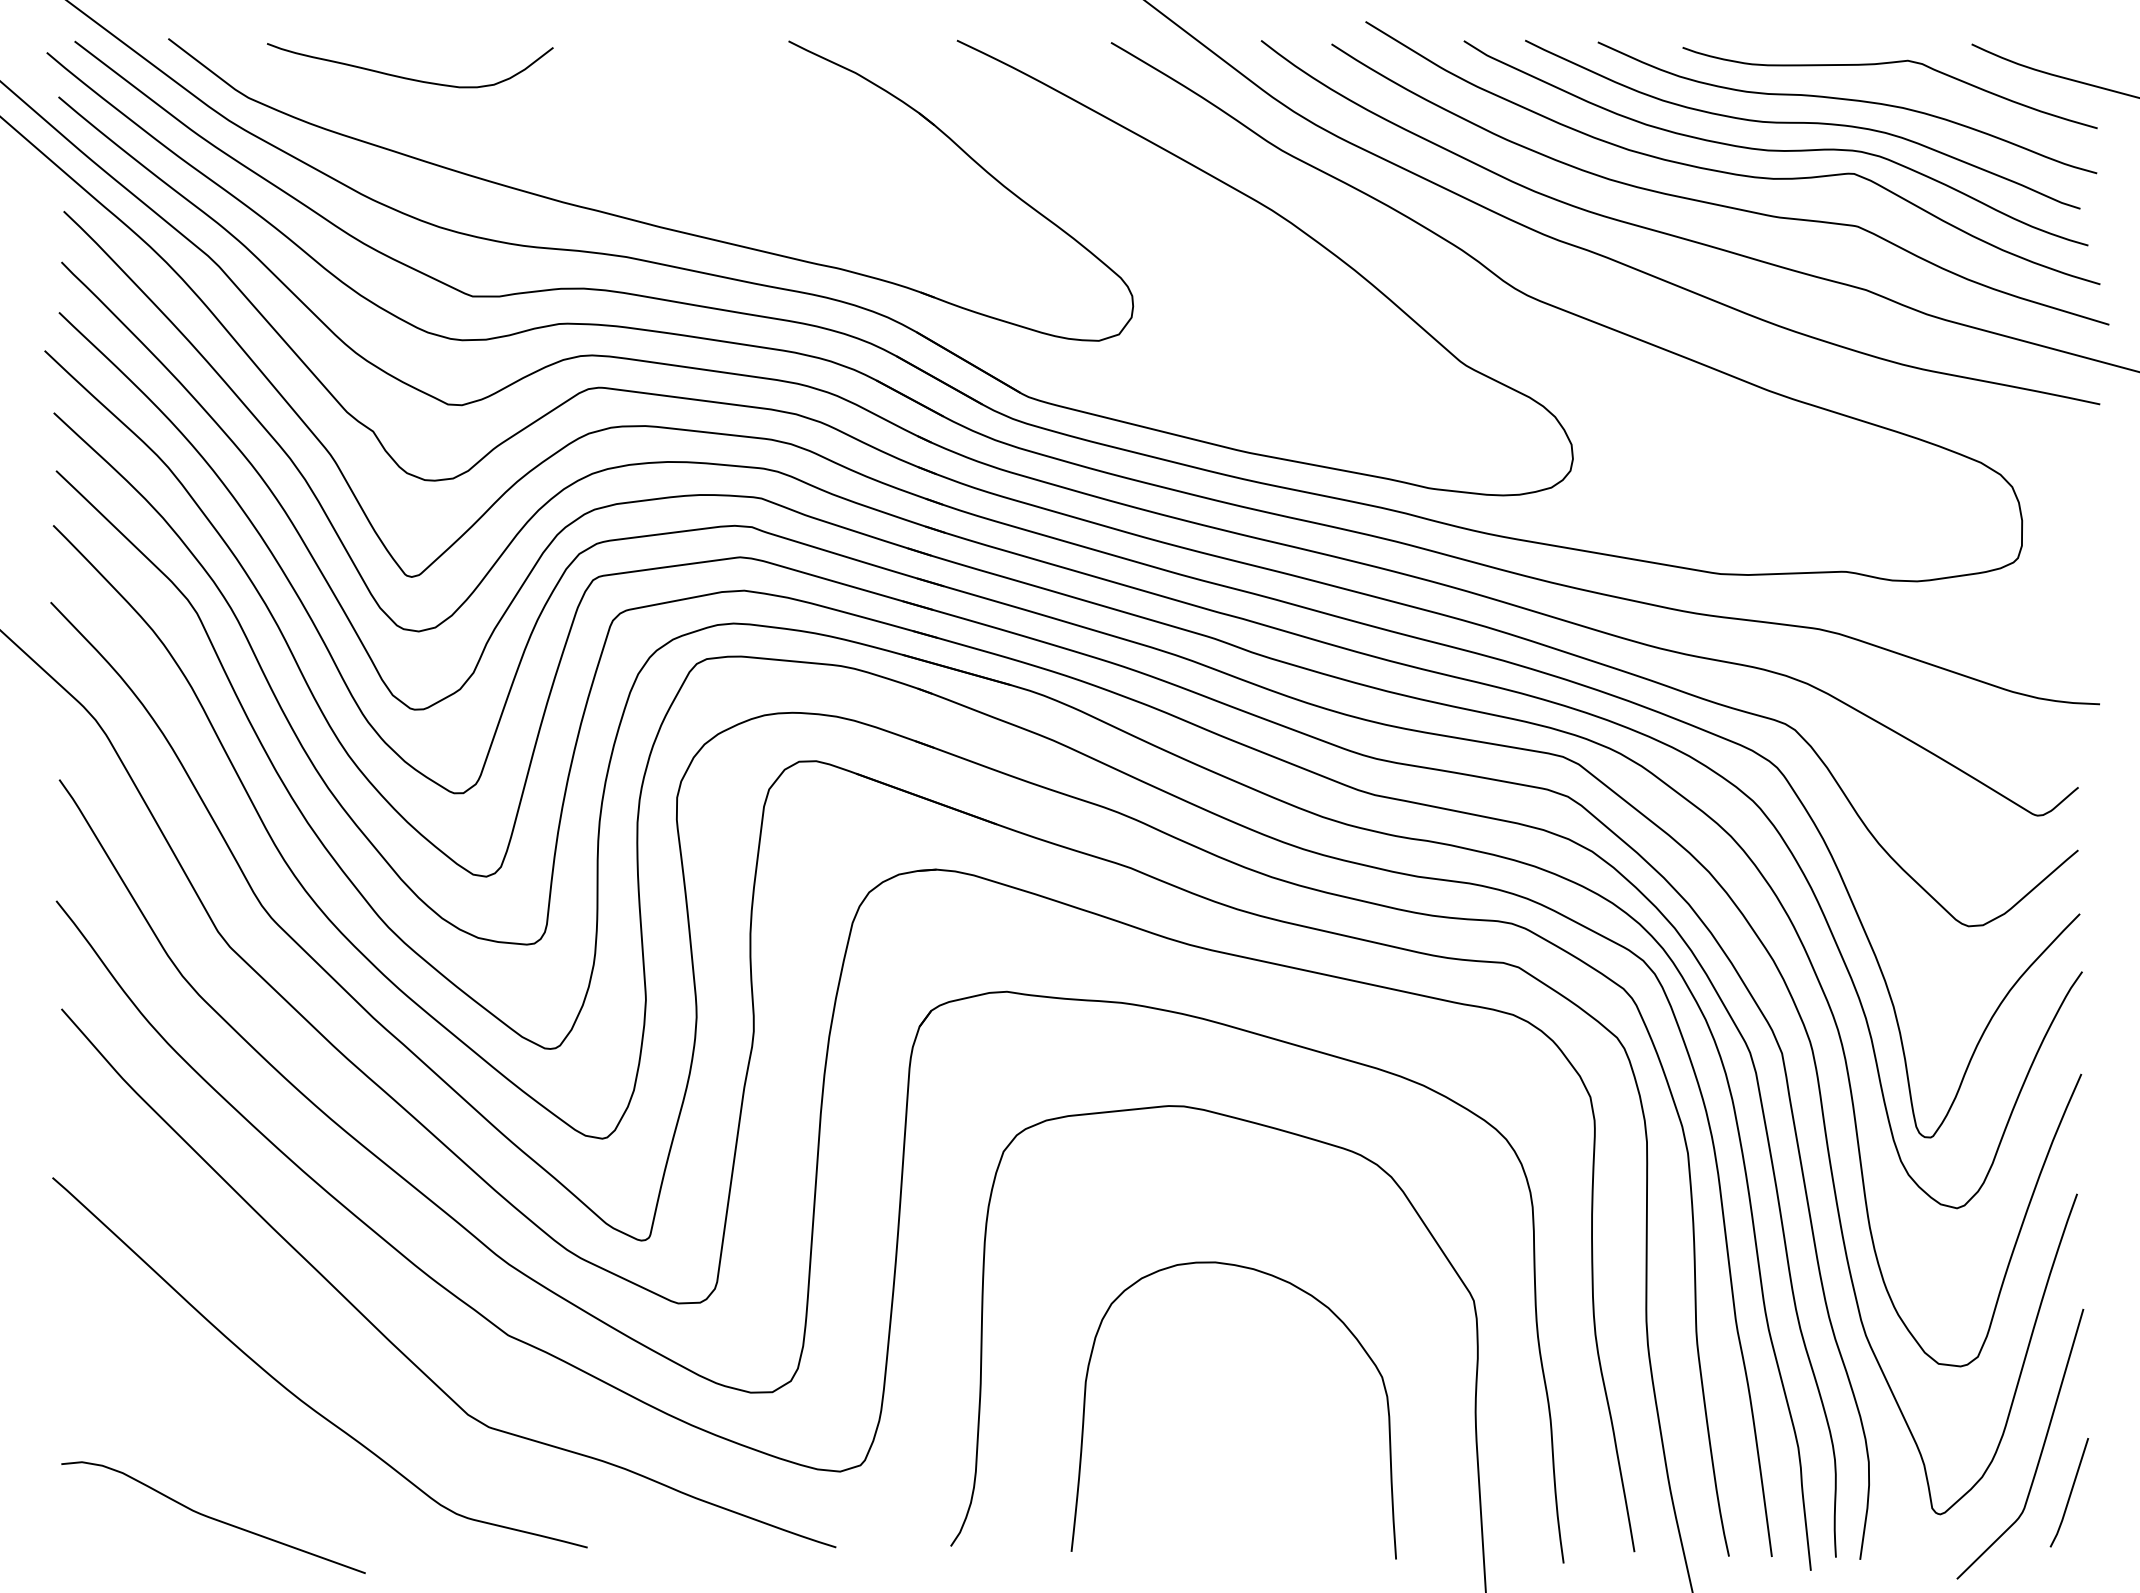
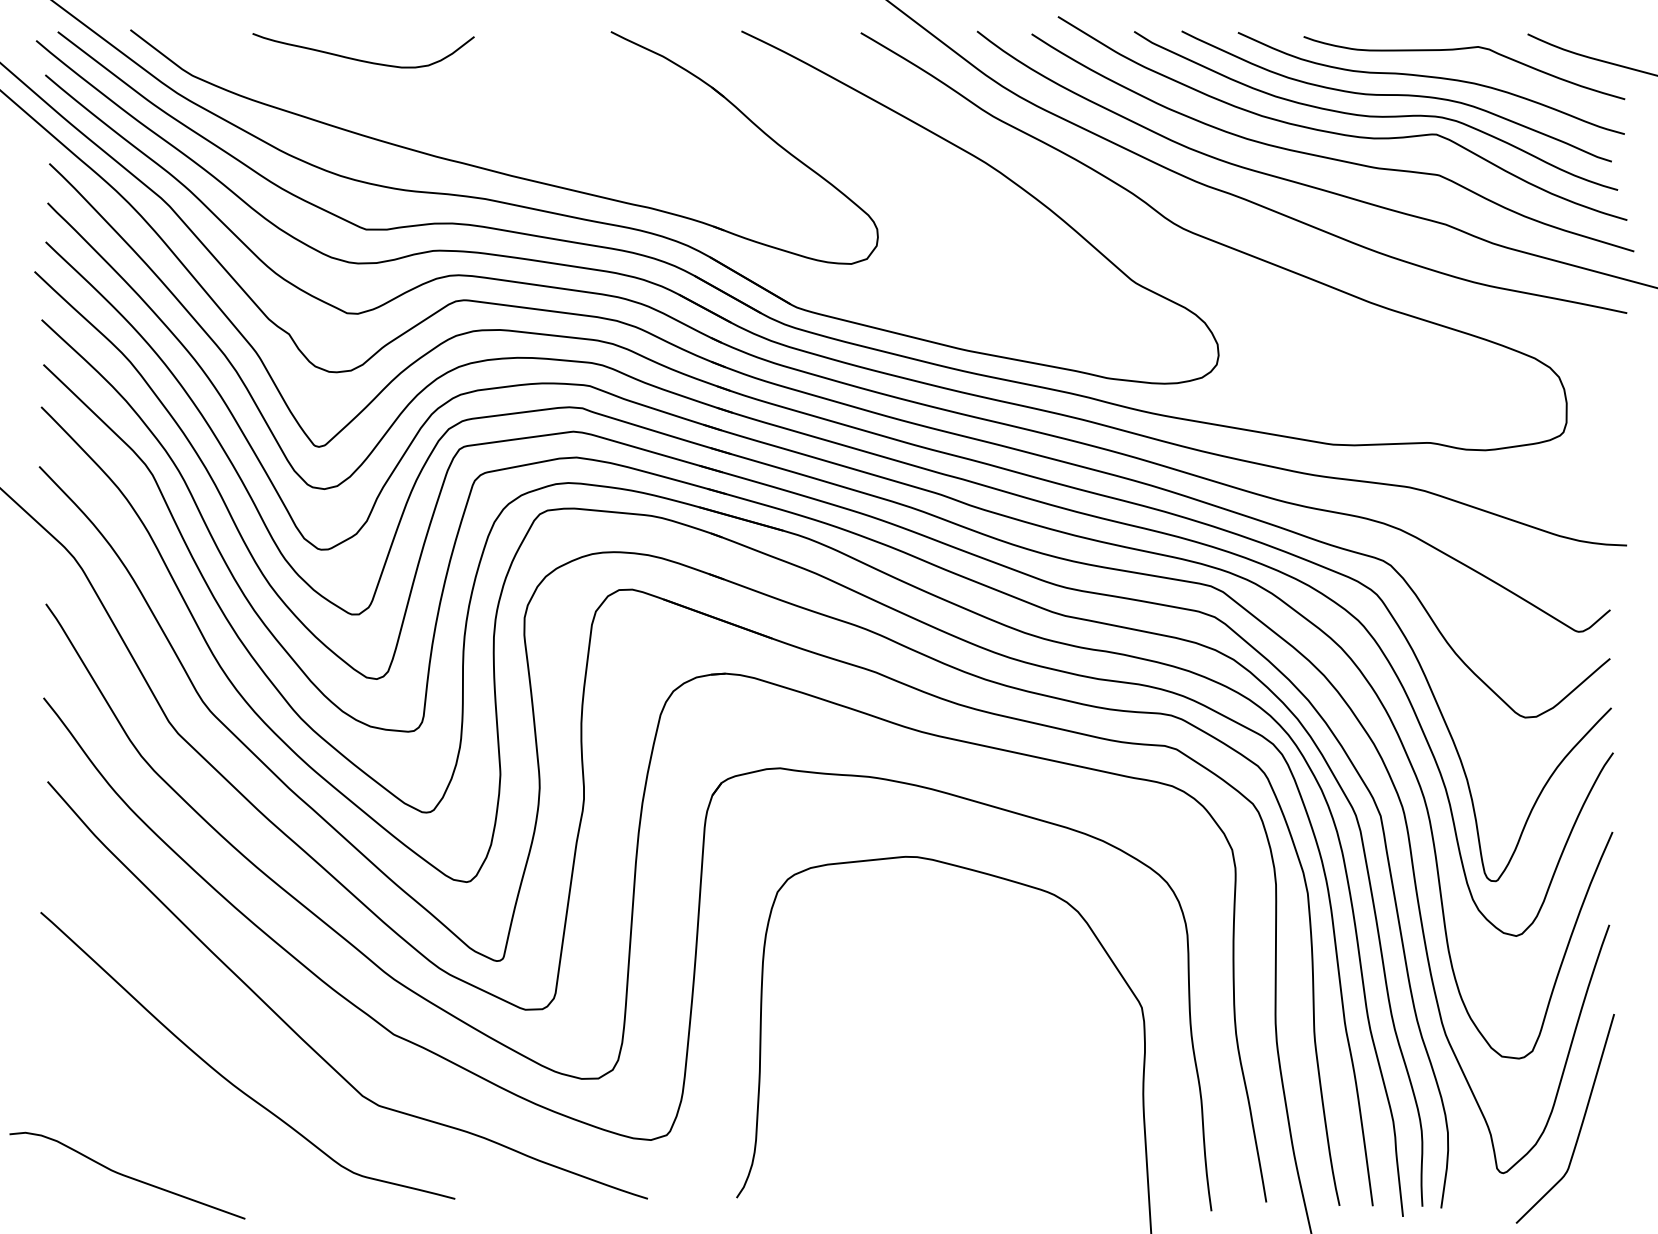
curve: (407, 77) -> (361, 59), moved
curve: (1298, 1289) -> (1006, 998), removed
line: (2070, 1492) -> (1604, 1156), removed
curve: (213, 1517) -> (127, 1175), moved

